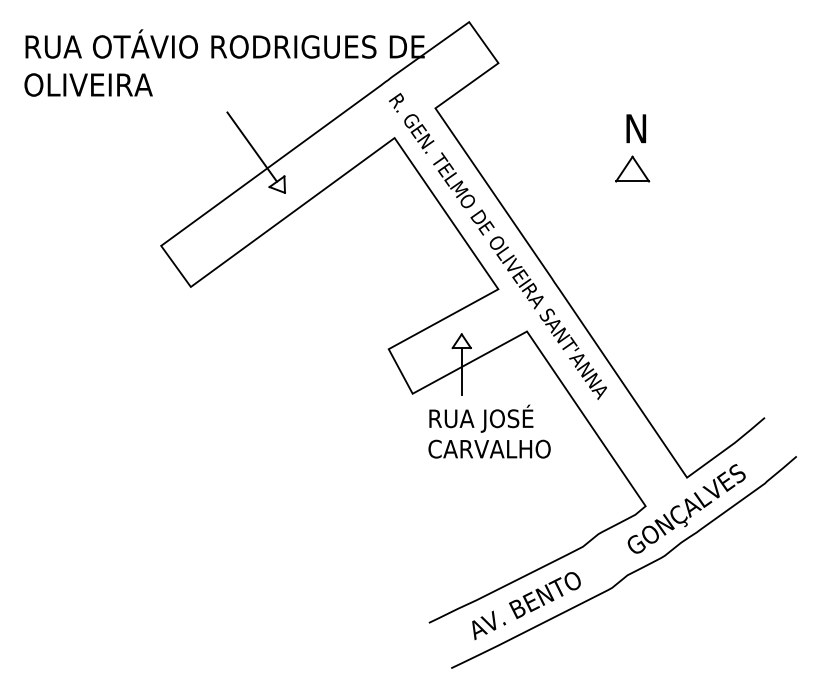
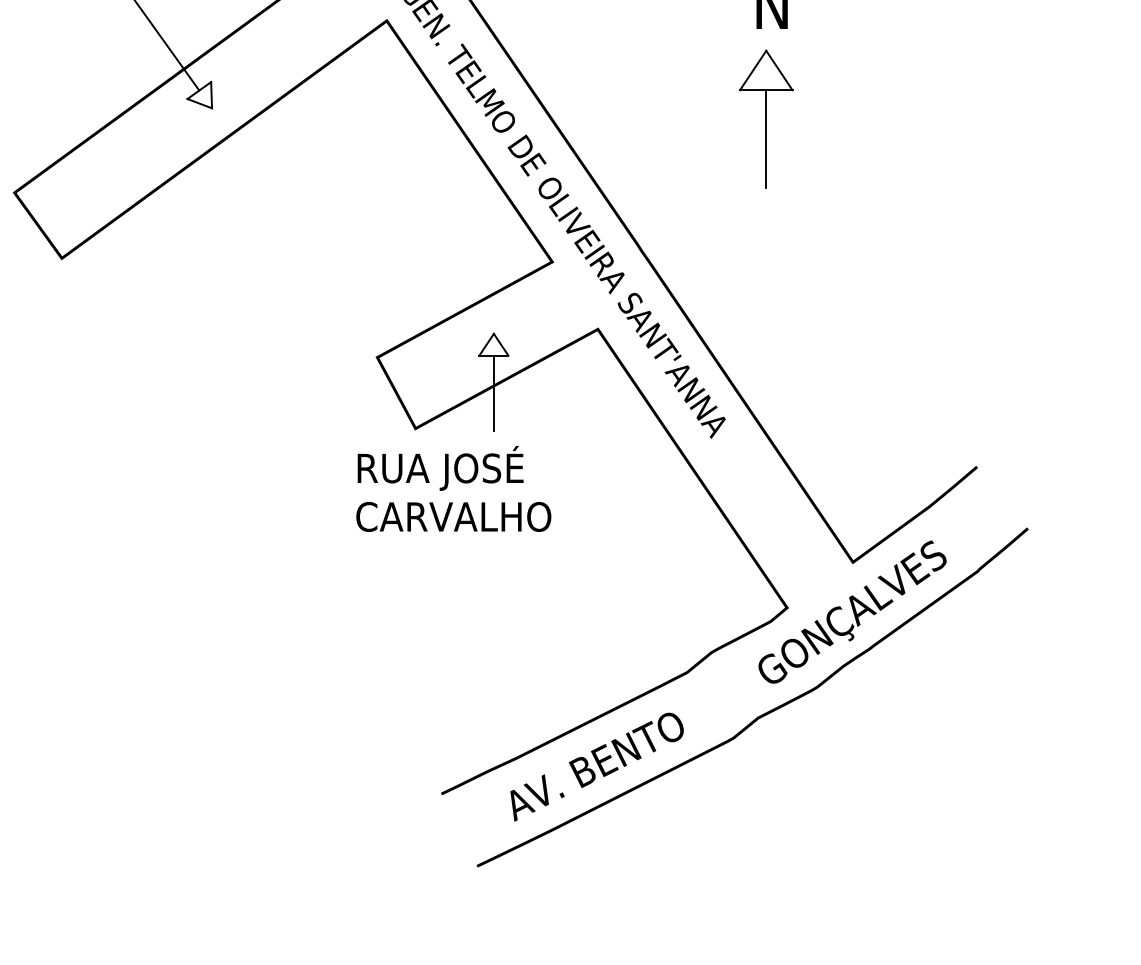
line: (632, 212) -> (766, 139), added
text: (489, 431) -> (453, 488), moved

